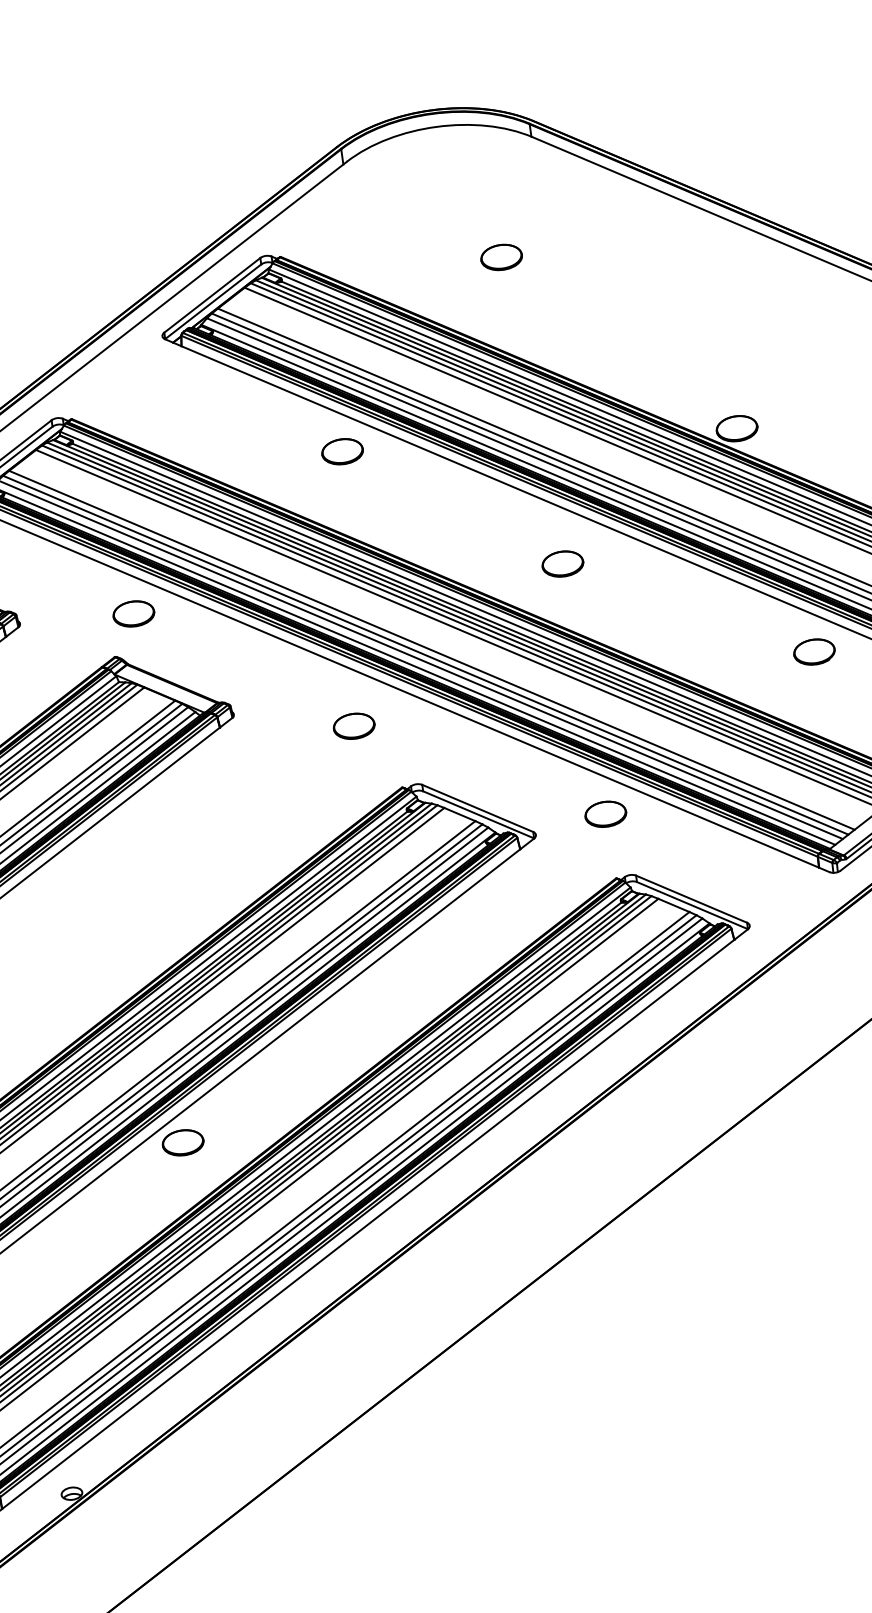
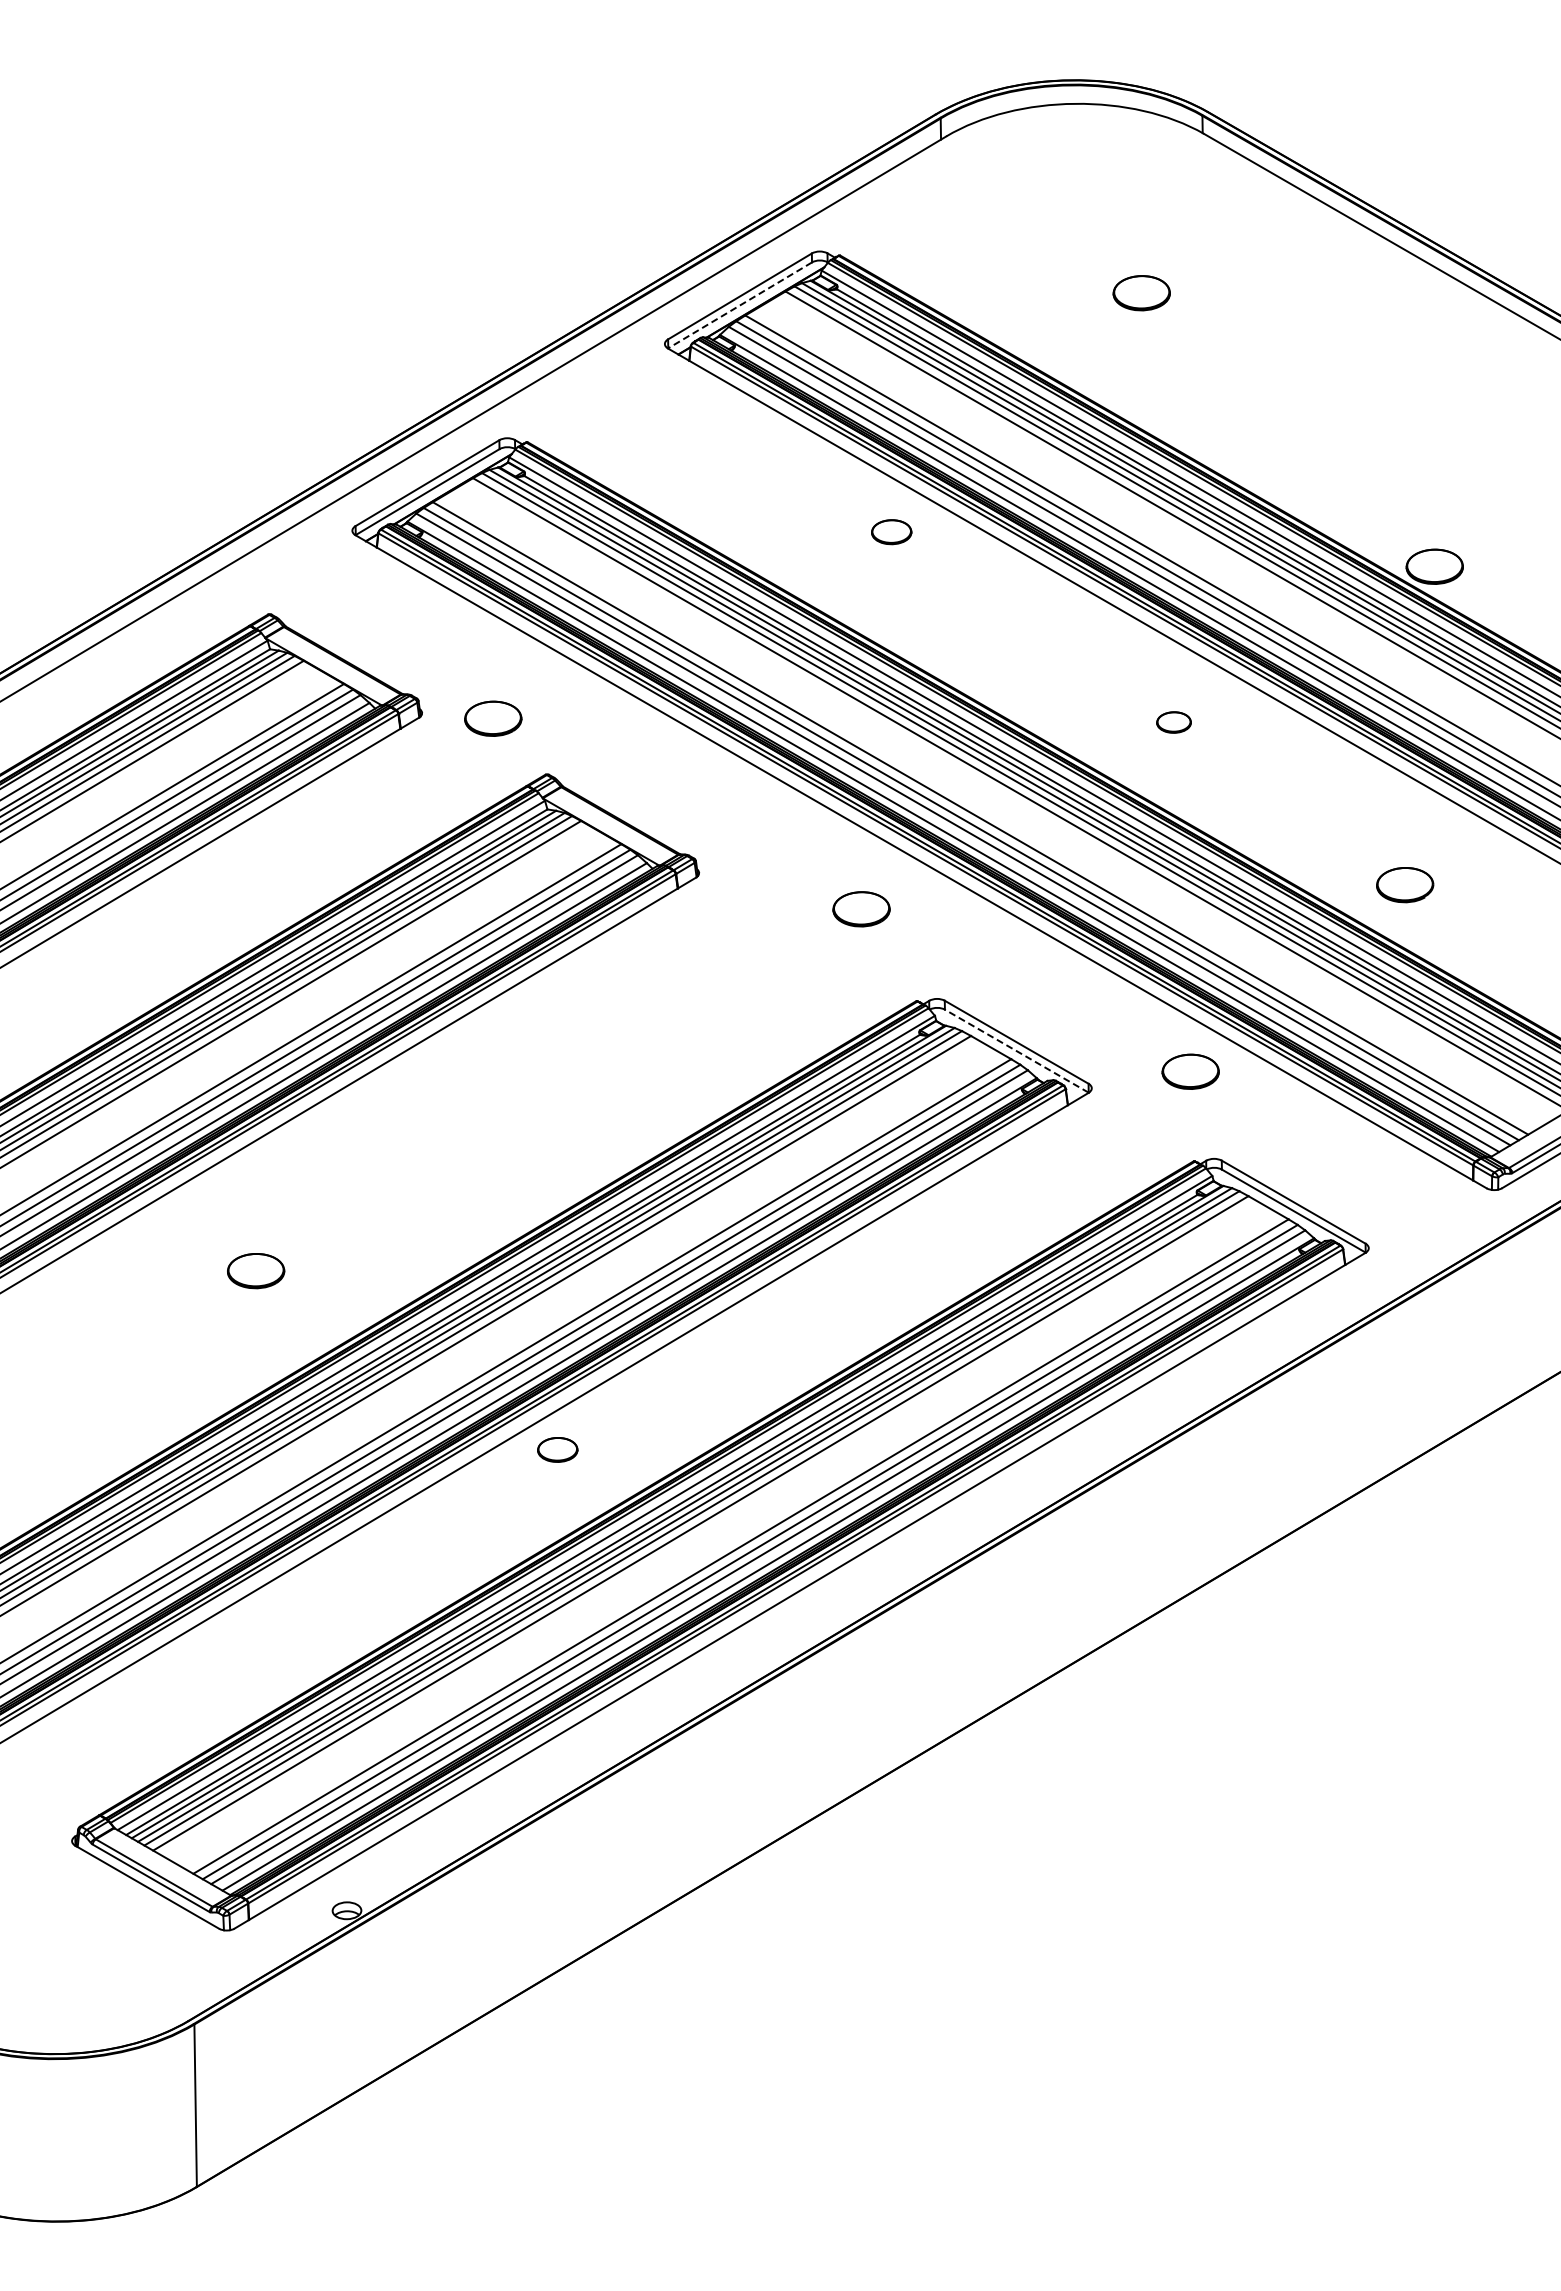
line: (213, 301) -> (740, 305), solid -> dashed
part: (342, 452) -> (891, 532), size x0.7
part: (562, 564) -> (1173, 722), size x0.6
part: (134, 613) -> (493, 718), moved
part: (814, 652) -> (1405, 885), moved
line: (478, 814) -> (1016, 1050), solid -> dashed
part: (182, 1142) -> (557, 1449), size x0.7

